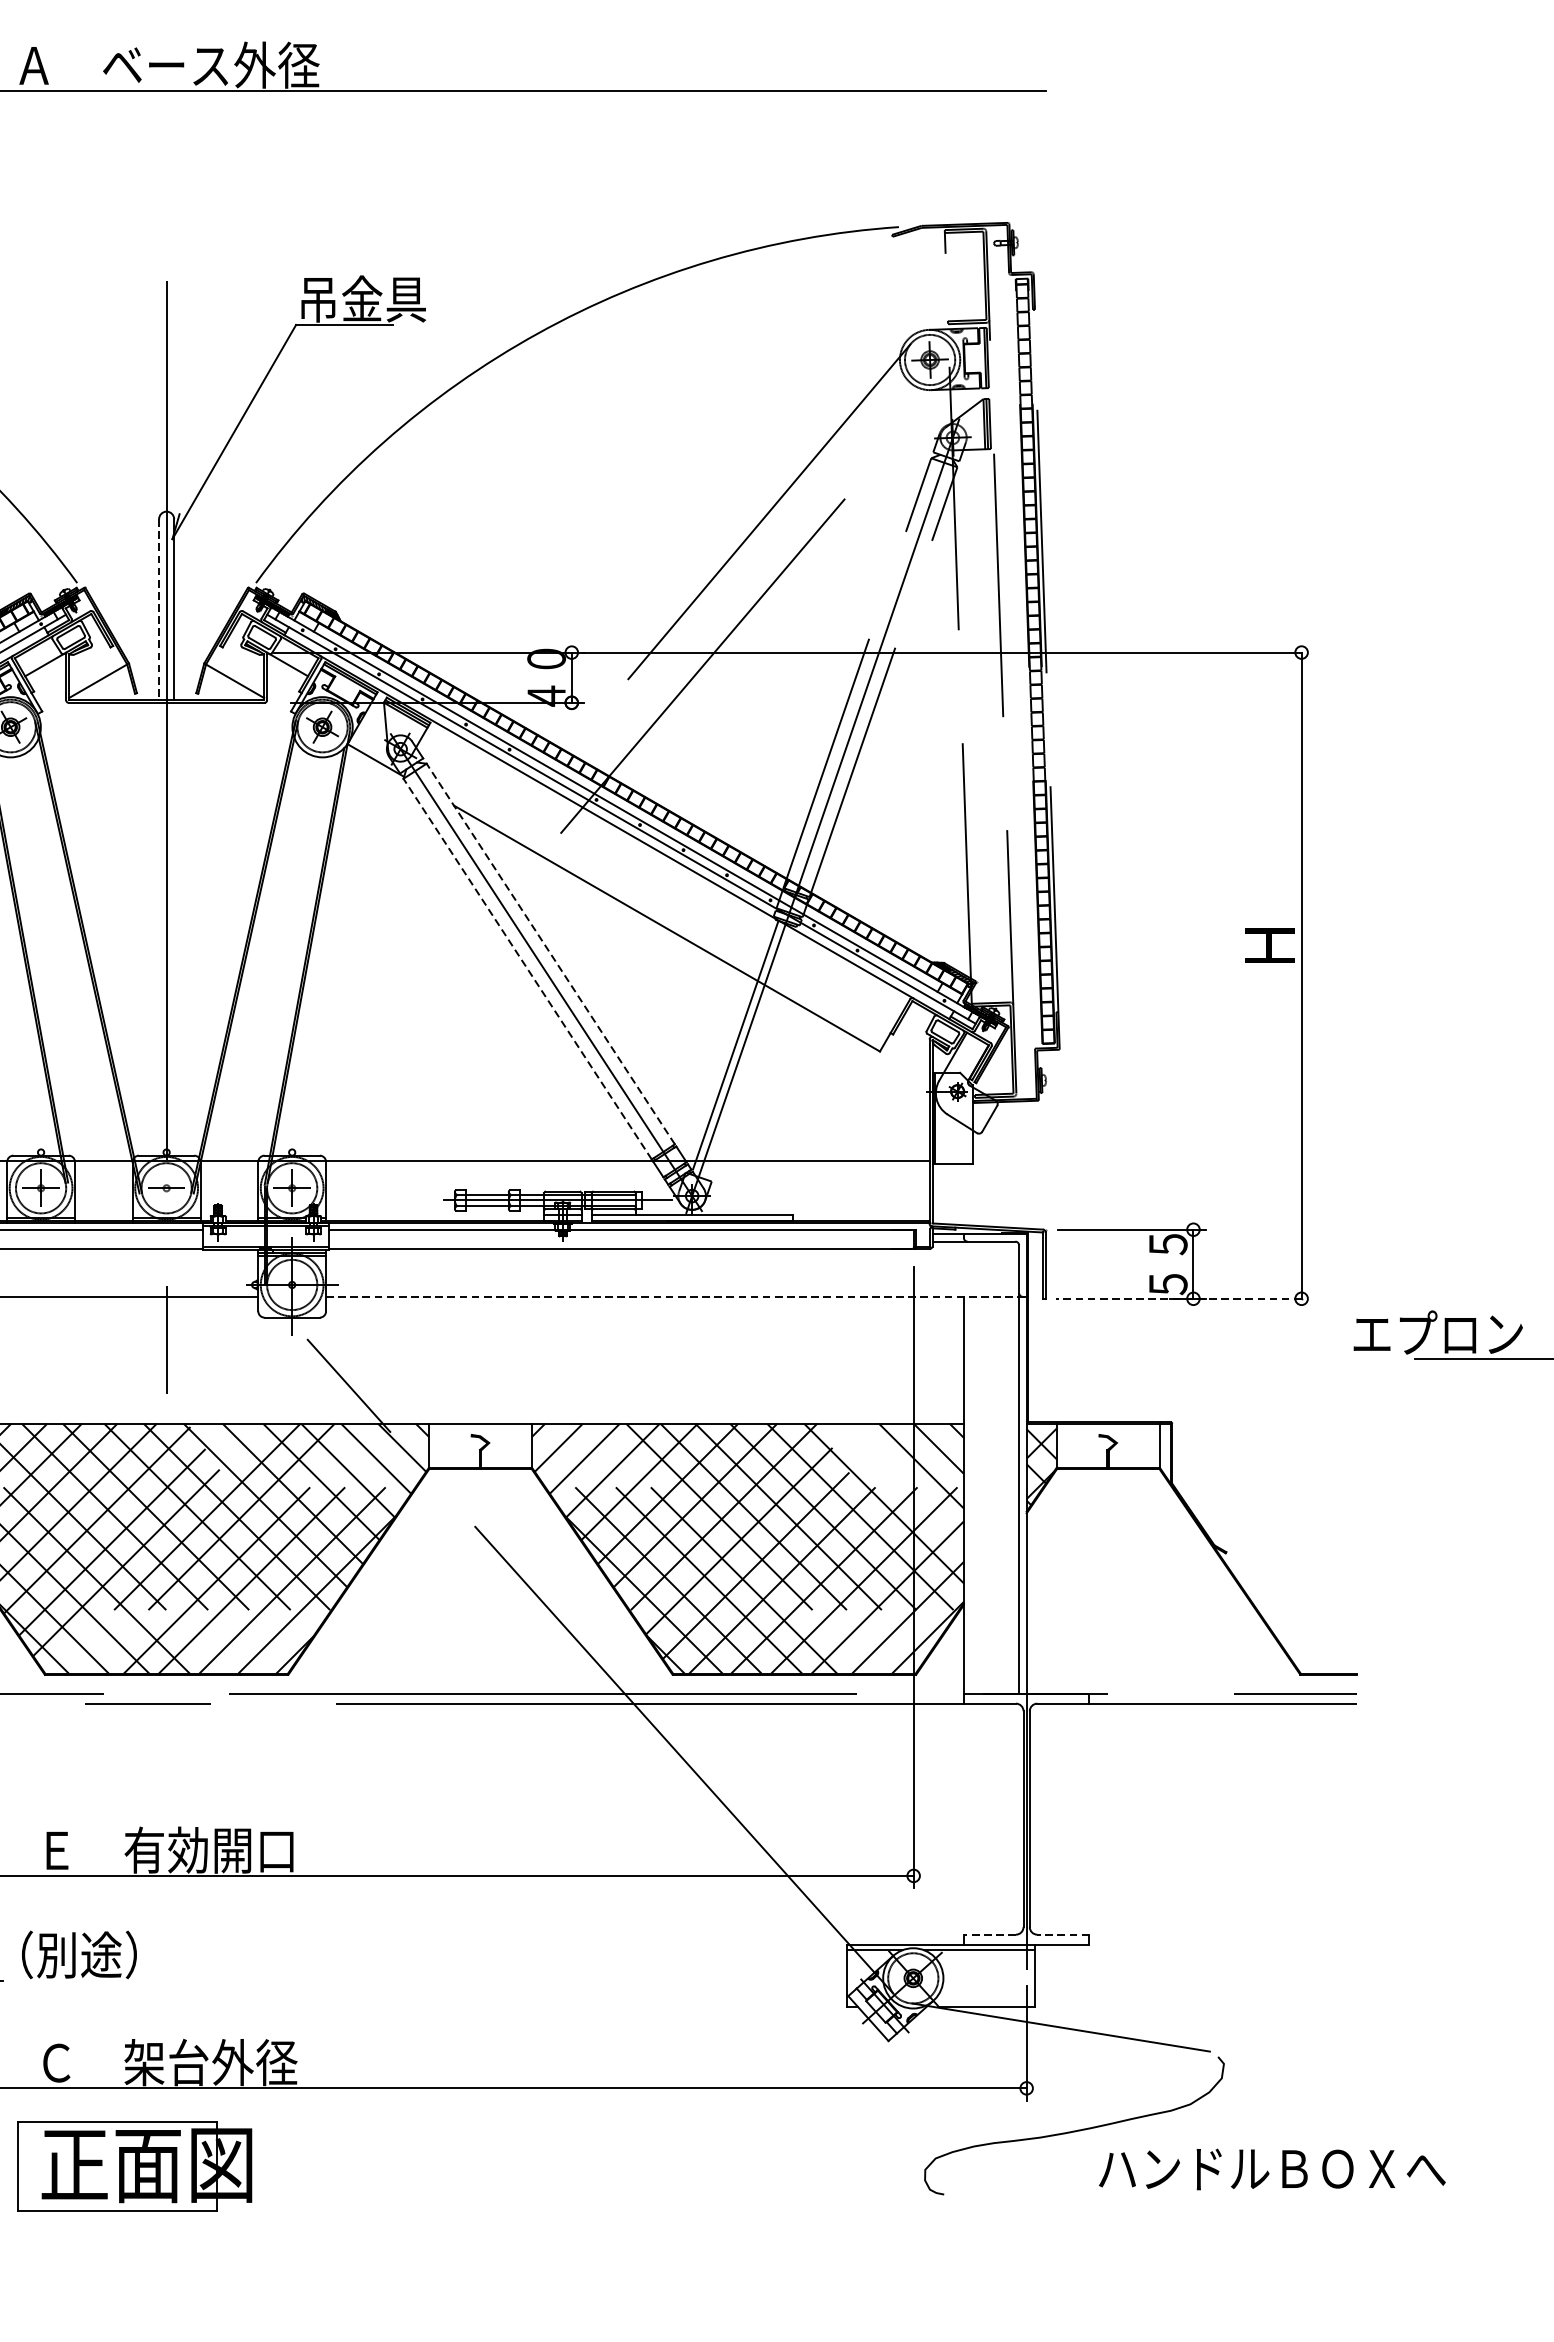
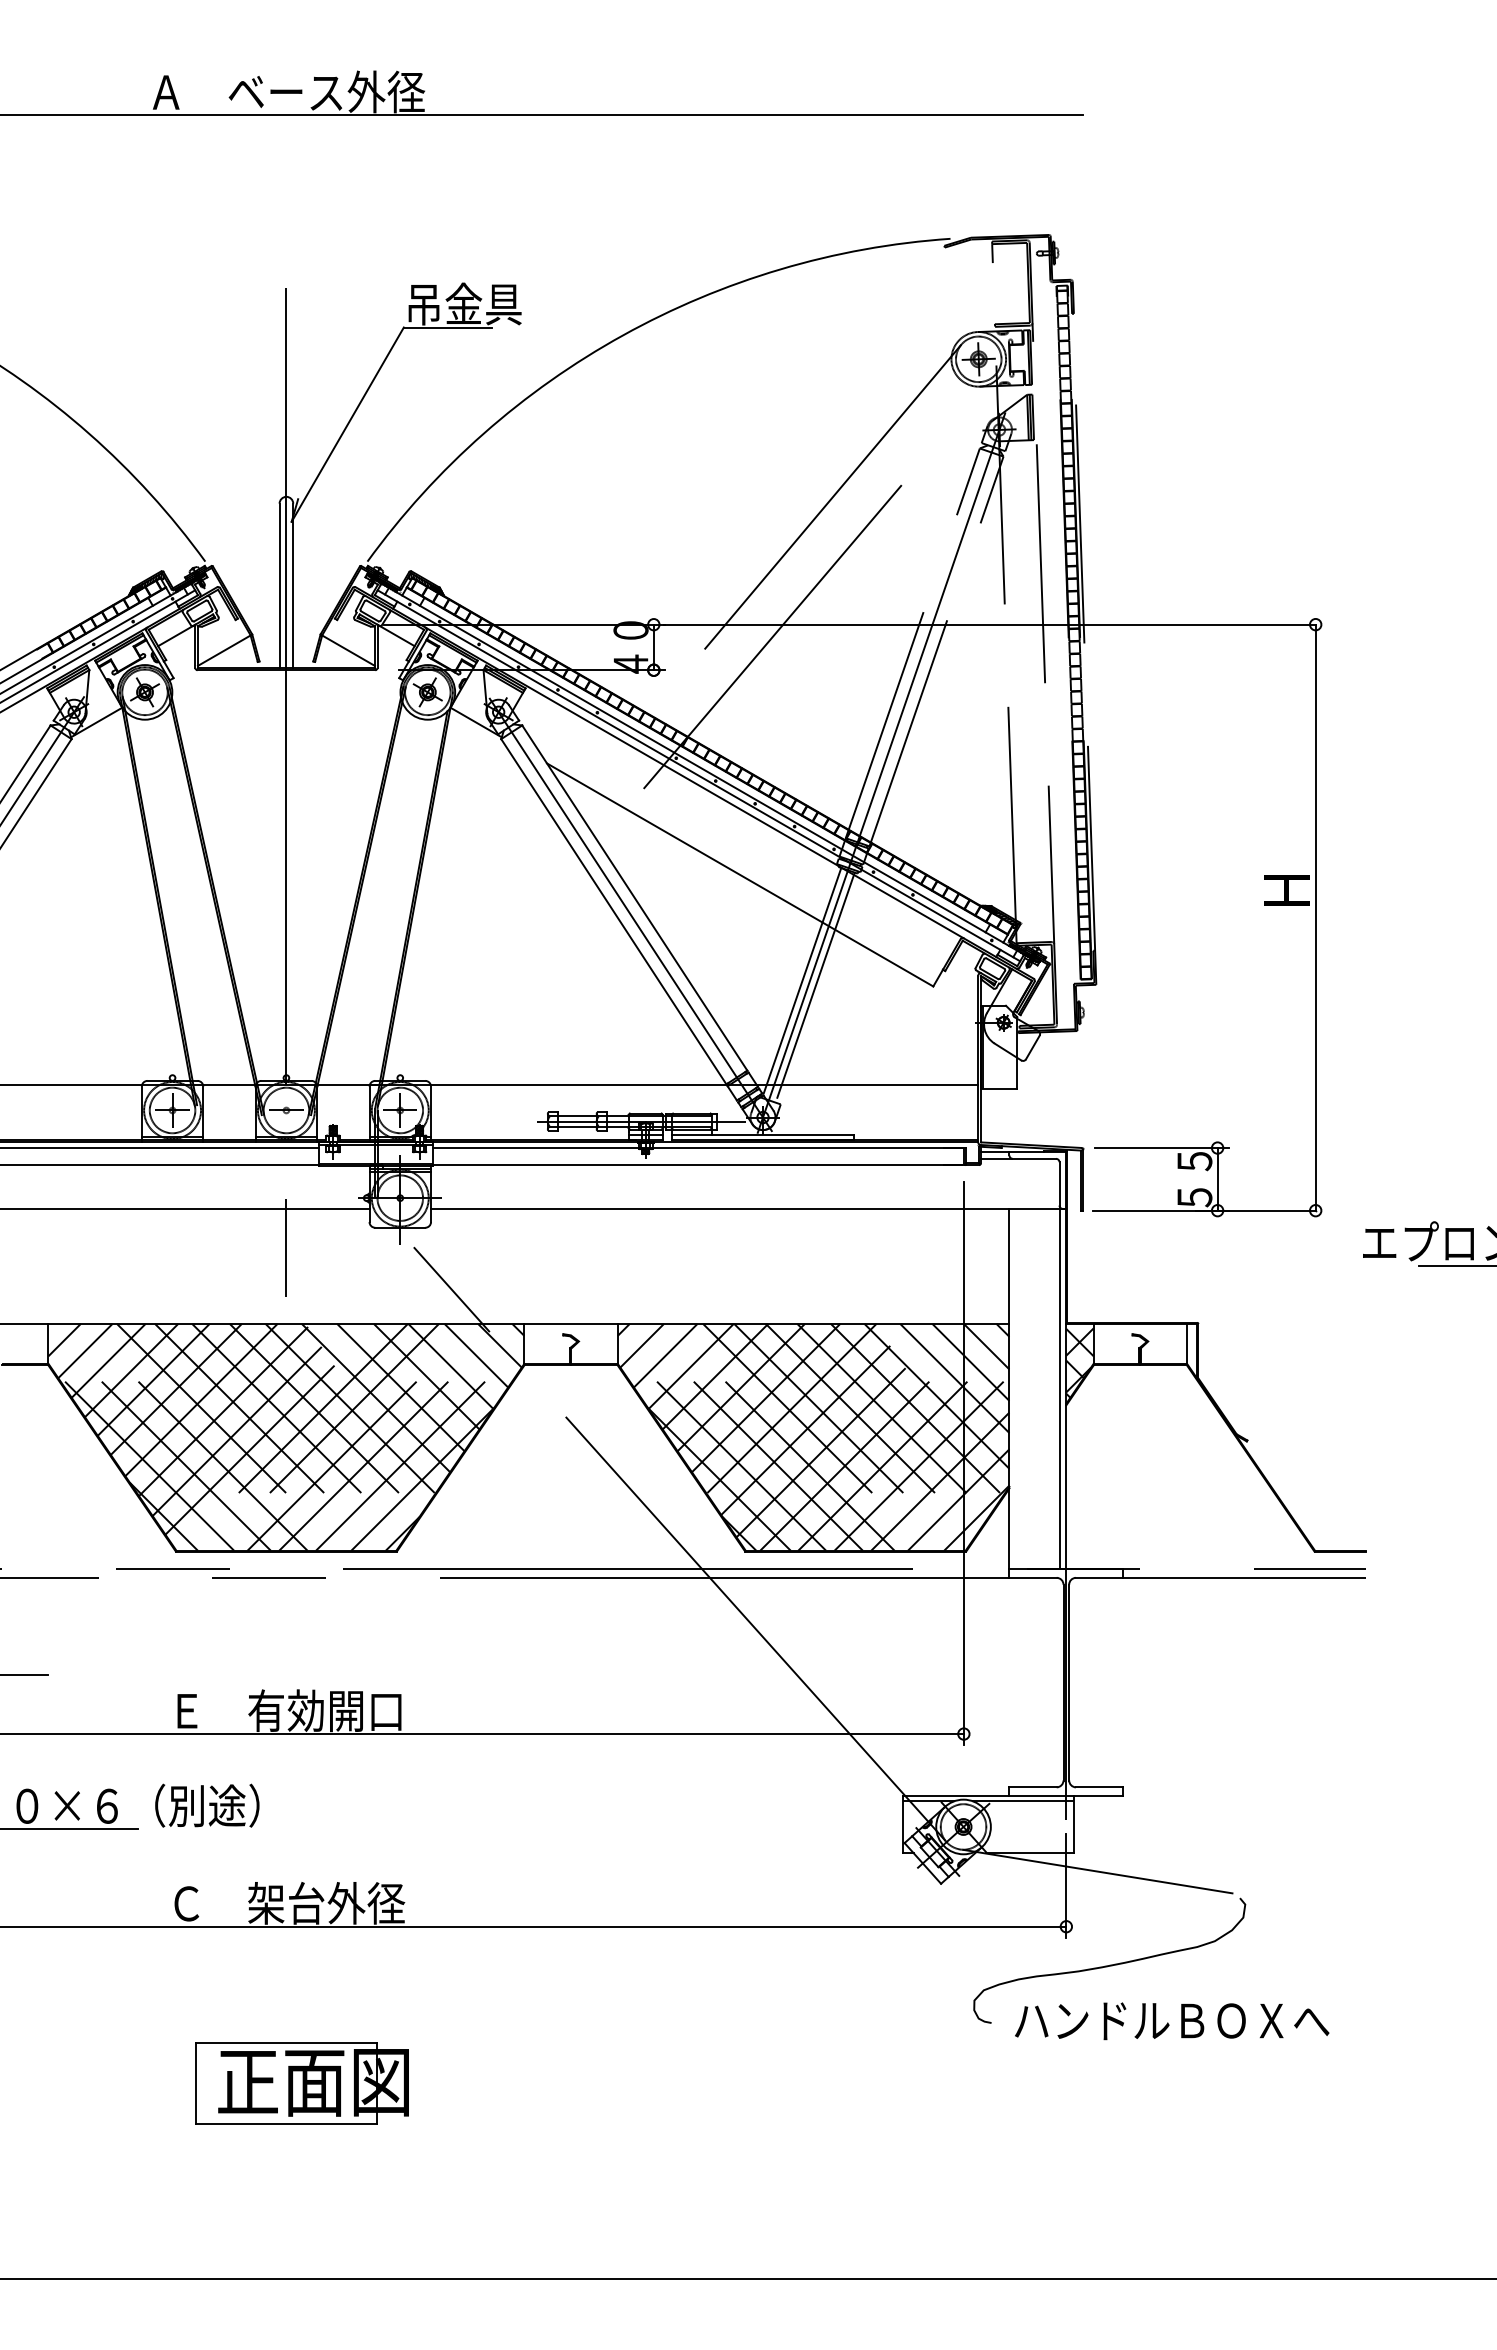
line: (159, 609) -> (279, 585), dashed -> solid
line: (550, 953) -> (634, 897), dashed -> solid
line: (527, 968) -> (613, 911), dashed -> solid
line: (748, 1052) -> (814, 987), added
line: (676, 1296) -> (748, 1208), dashed -> solid
line: (1179, 1298) -> (1204, 1210), dashed -> solid
line: (903, 1483) -> (954, 1378), added
line: (990, 1934) -> (1033, 1787), dashed -> solid
line: (1063, 1934) -> (1099, 1787), dashed -> solid
part: (133, 2166) -> (301, 2083), moved
text: (1272, 2169) -> (1172, 2021), moved

